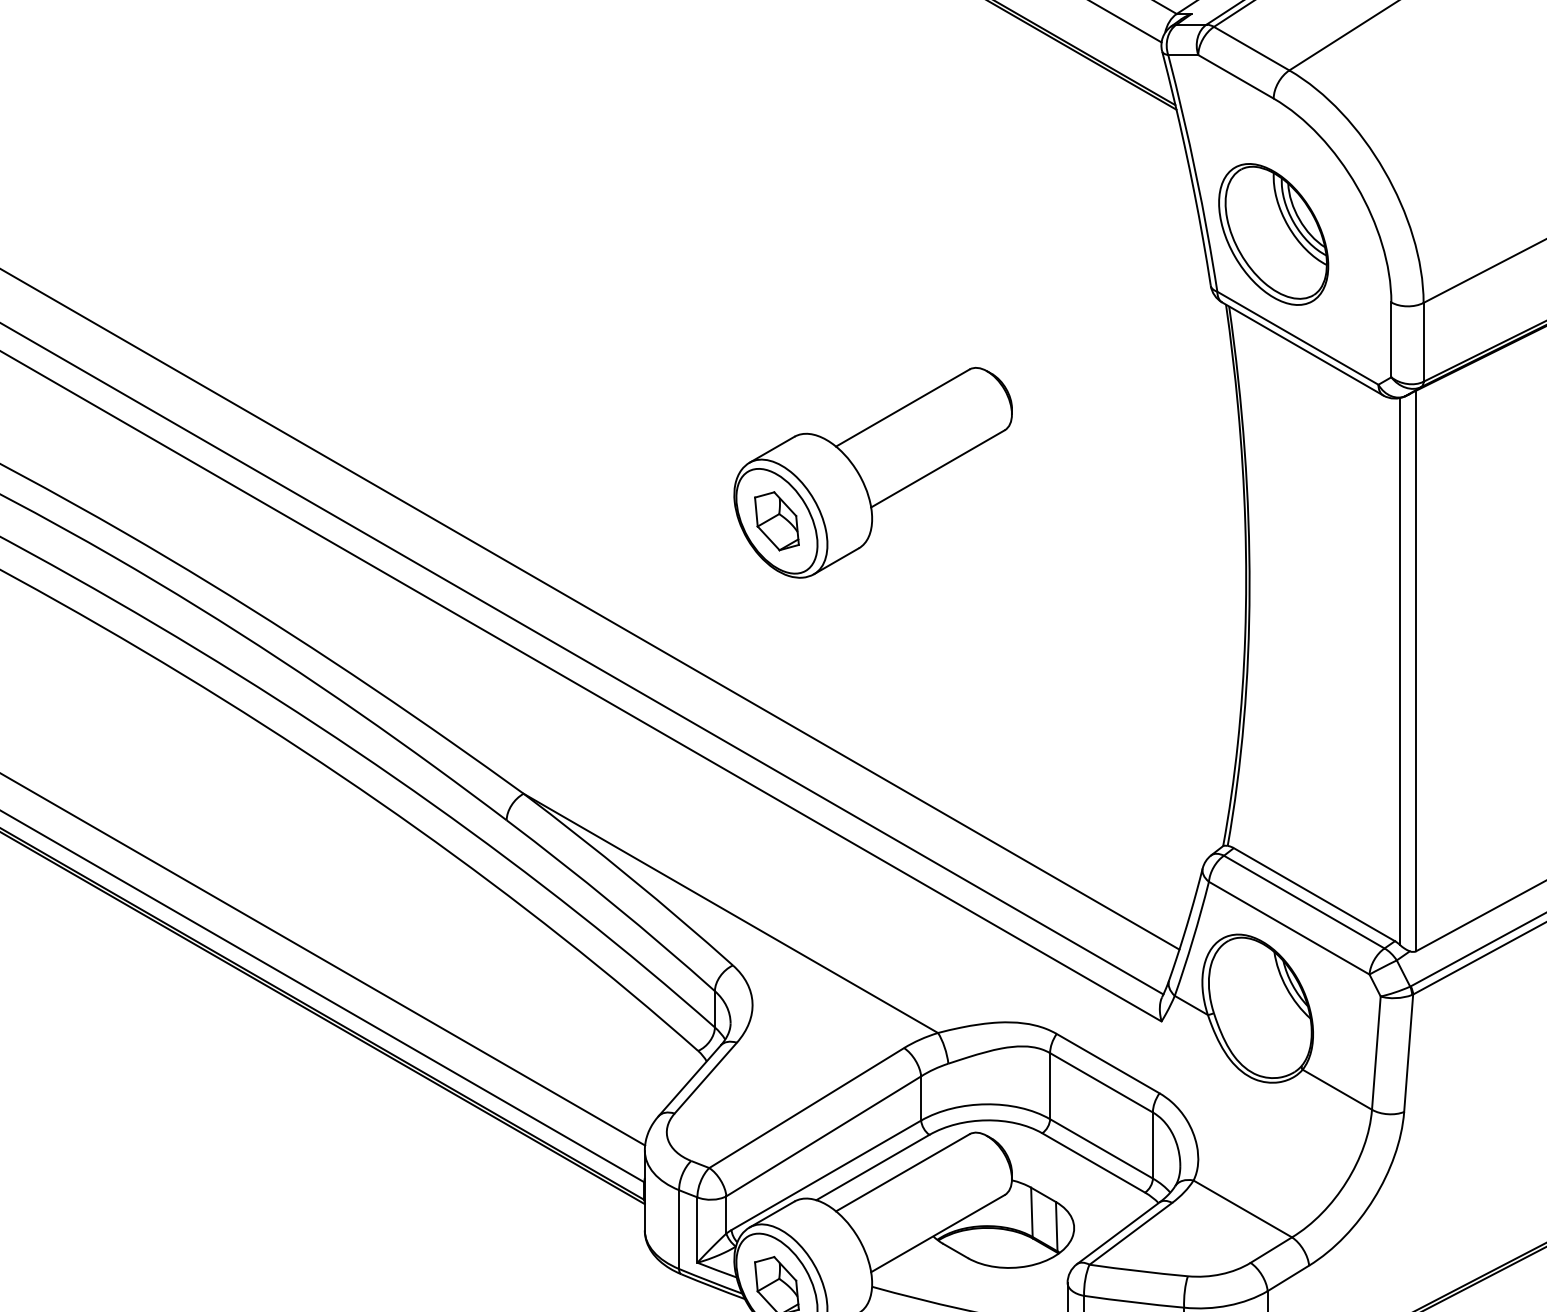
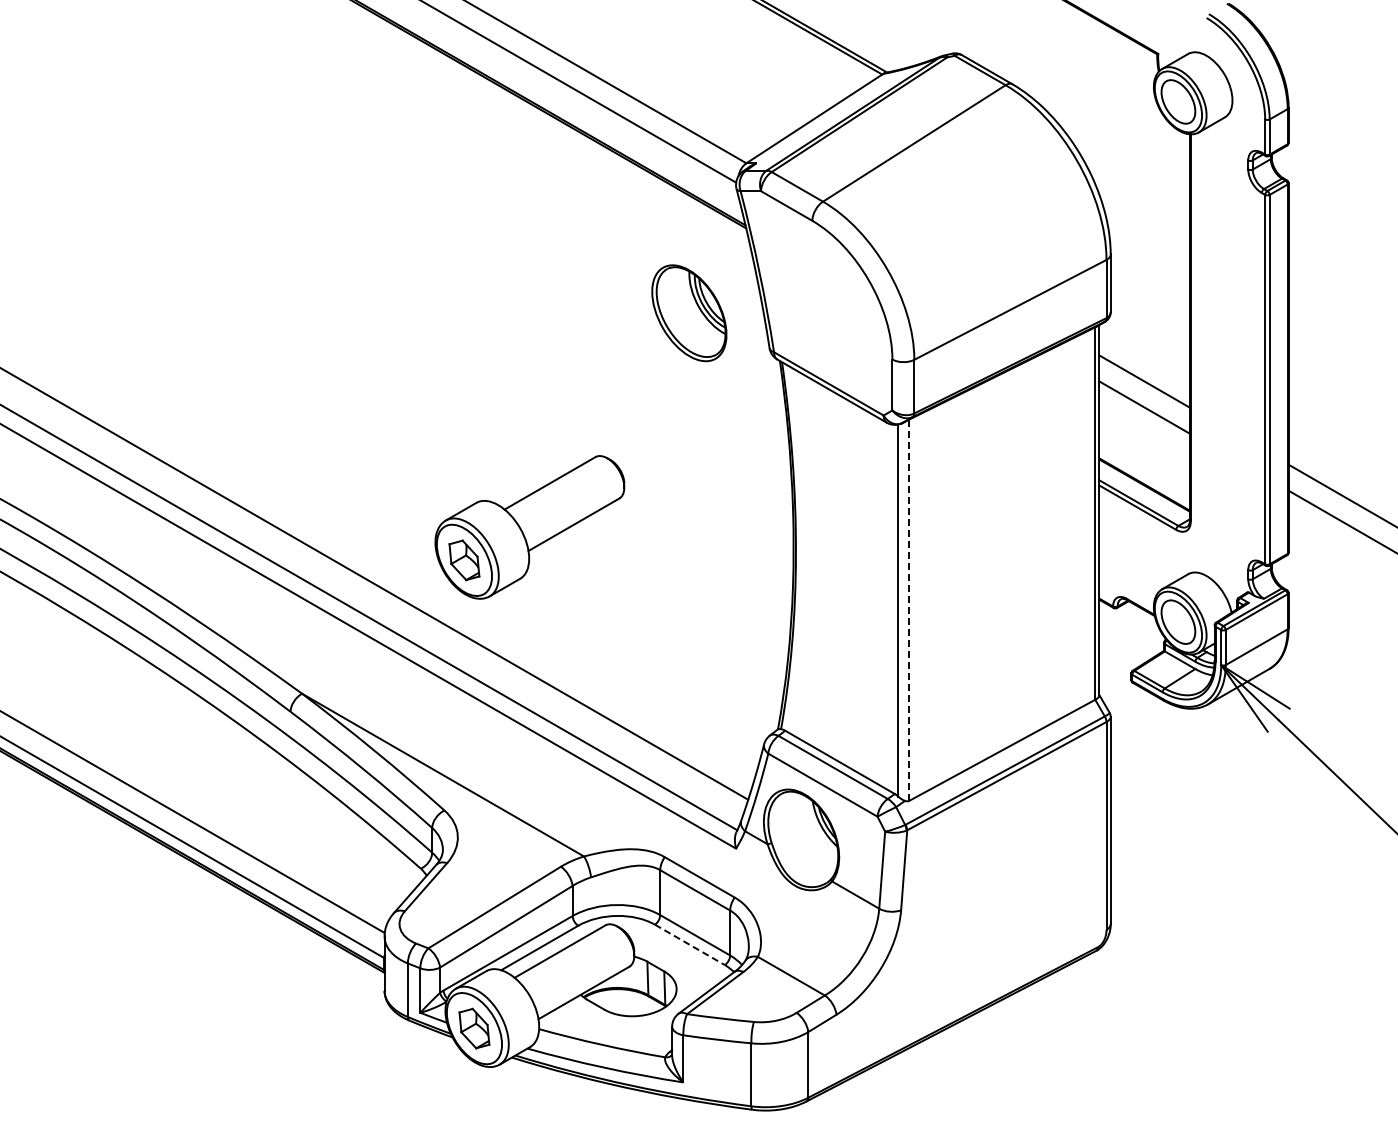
part: (1273, 234) -> (689, 313), moved
part: (872, 472) -> (529, 527), moved
line: (1416, 671) -> (909, 610), solid -> dashed
line: (1094, 1163) -> (690, 945), solid -> dashed

